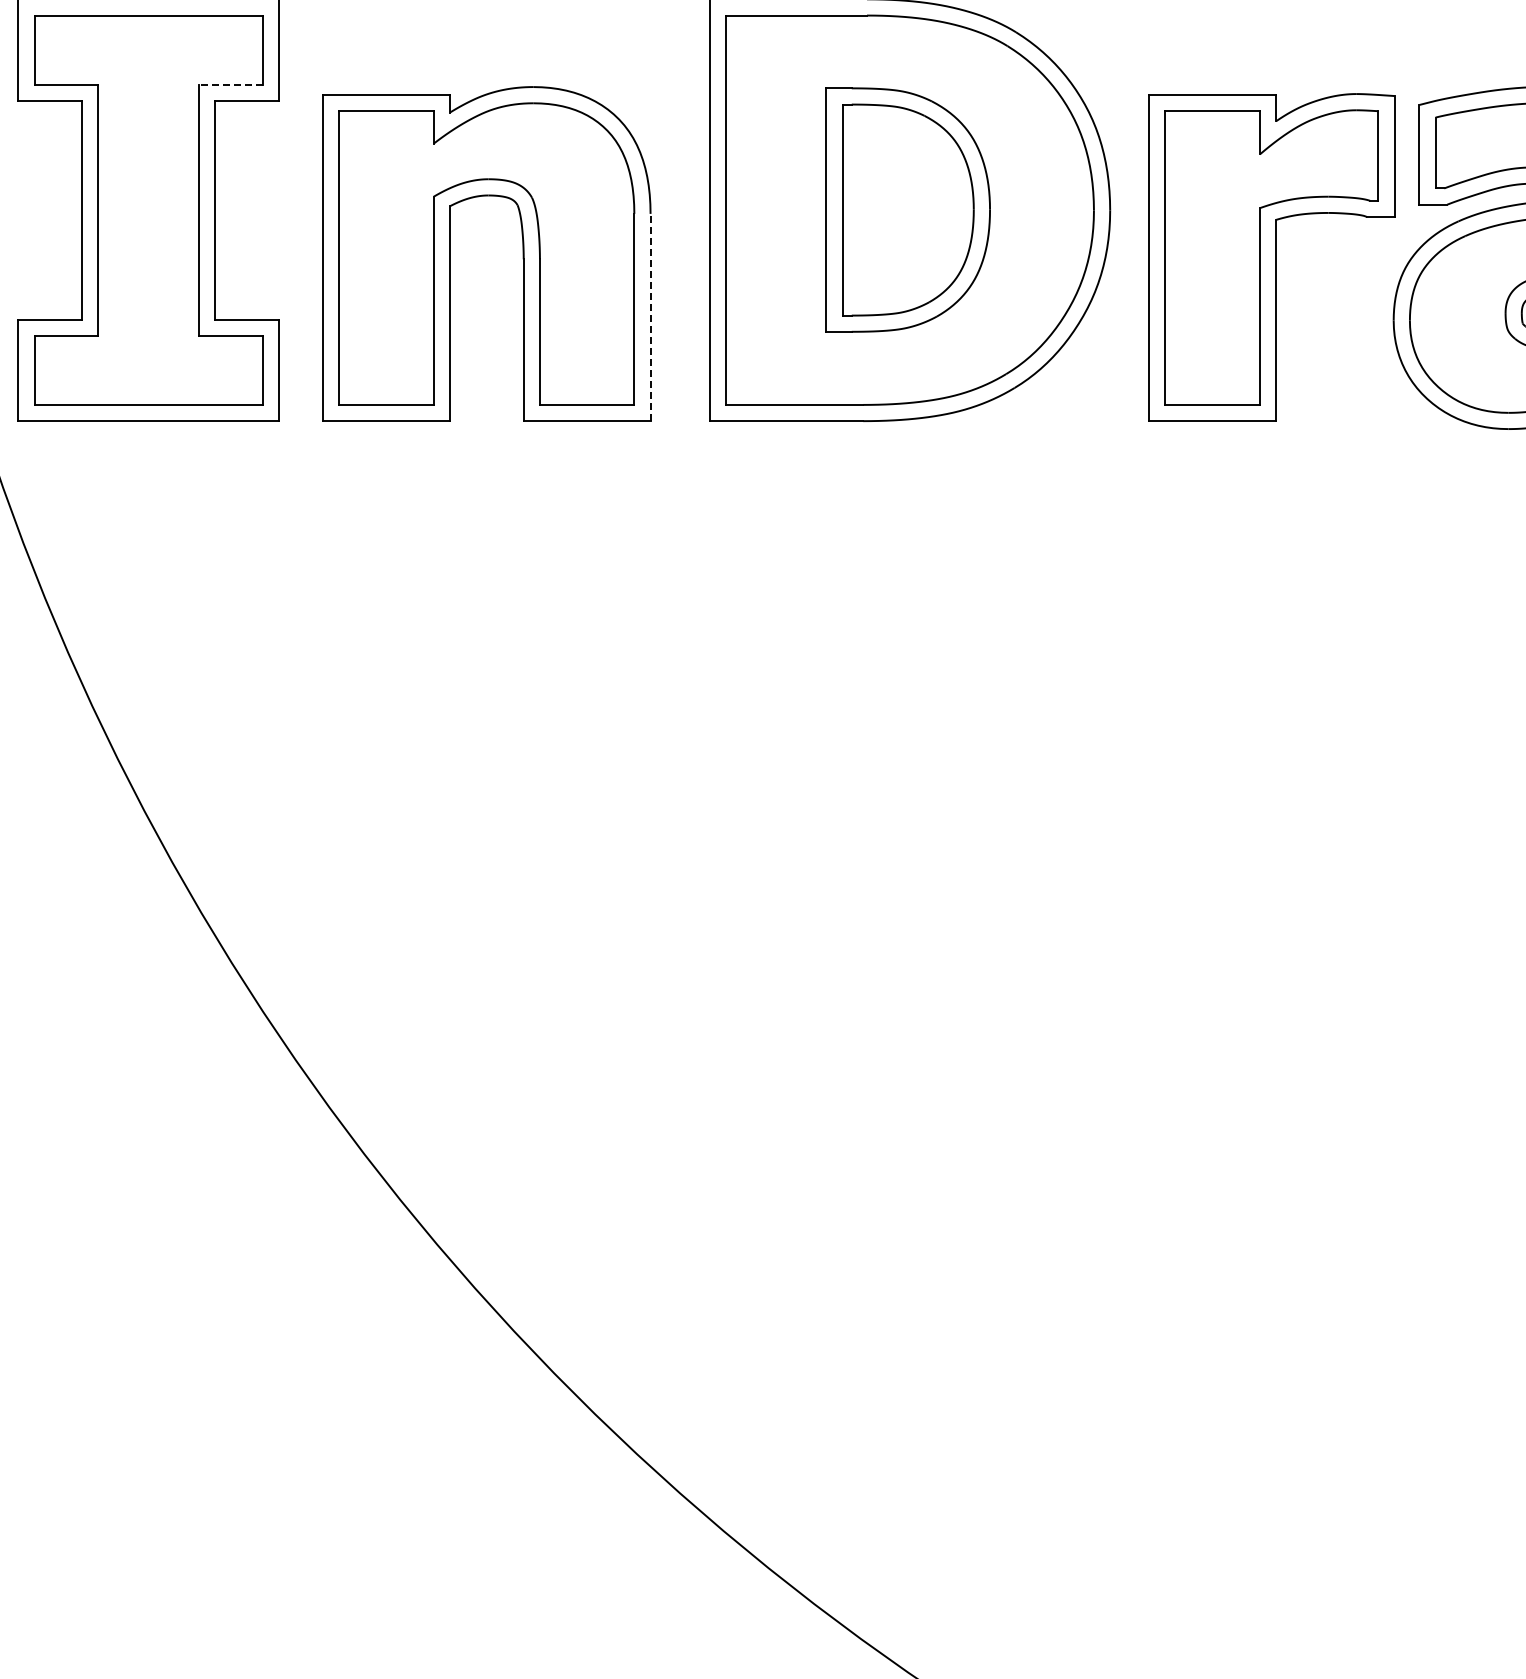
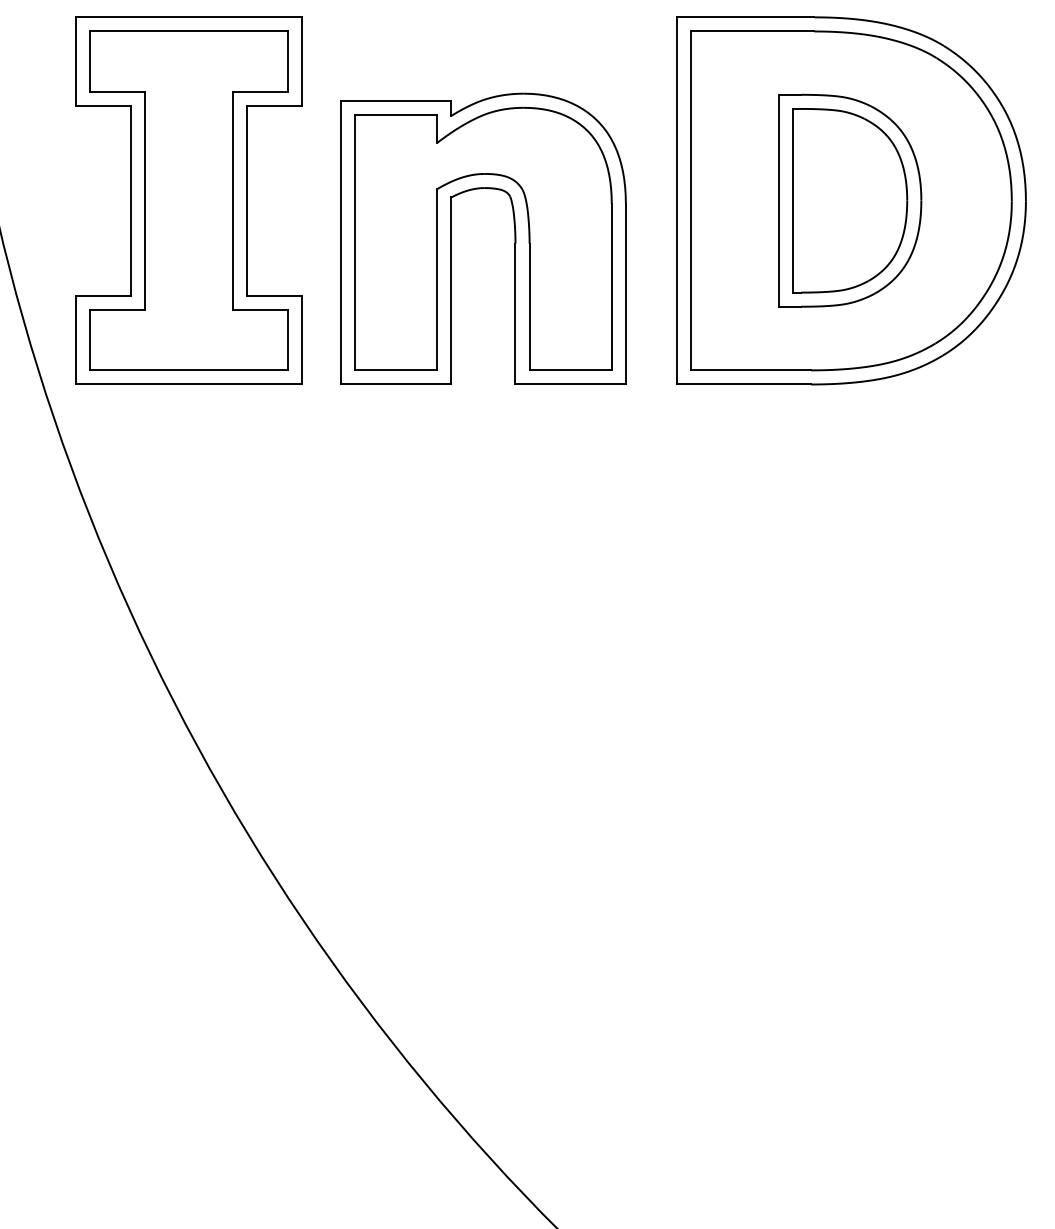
line: (230, 84) -> (260, 91), dashed -> solid
line: (650, 317) -> (625, 294), dashed -> solid

